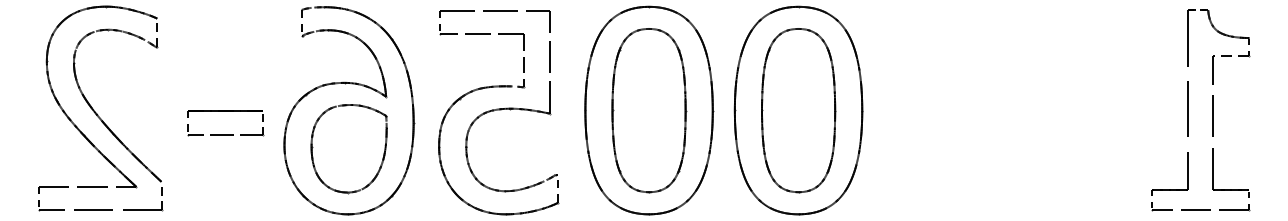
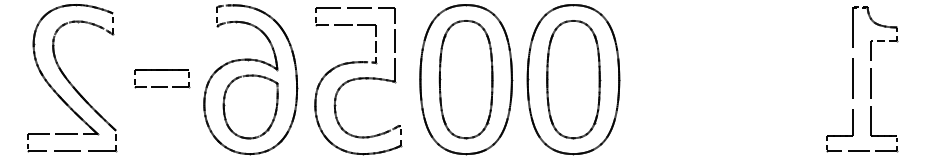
part: (225, 134) -> (161, 86), moved

